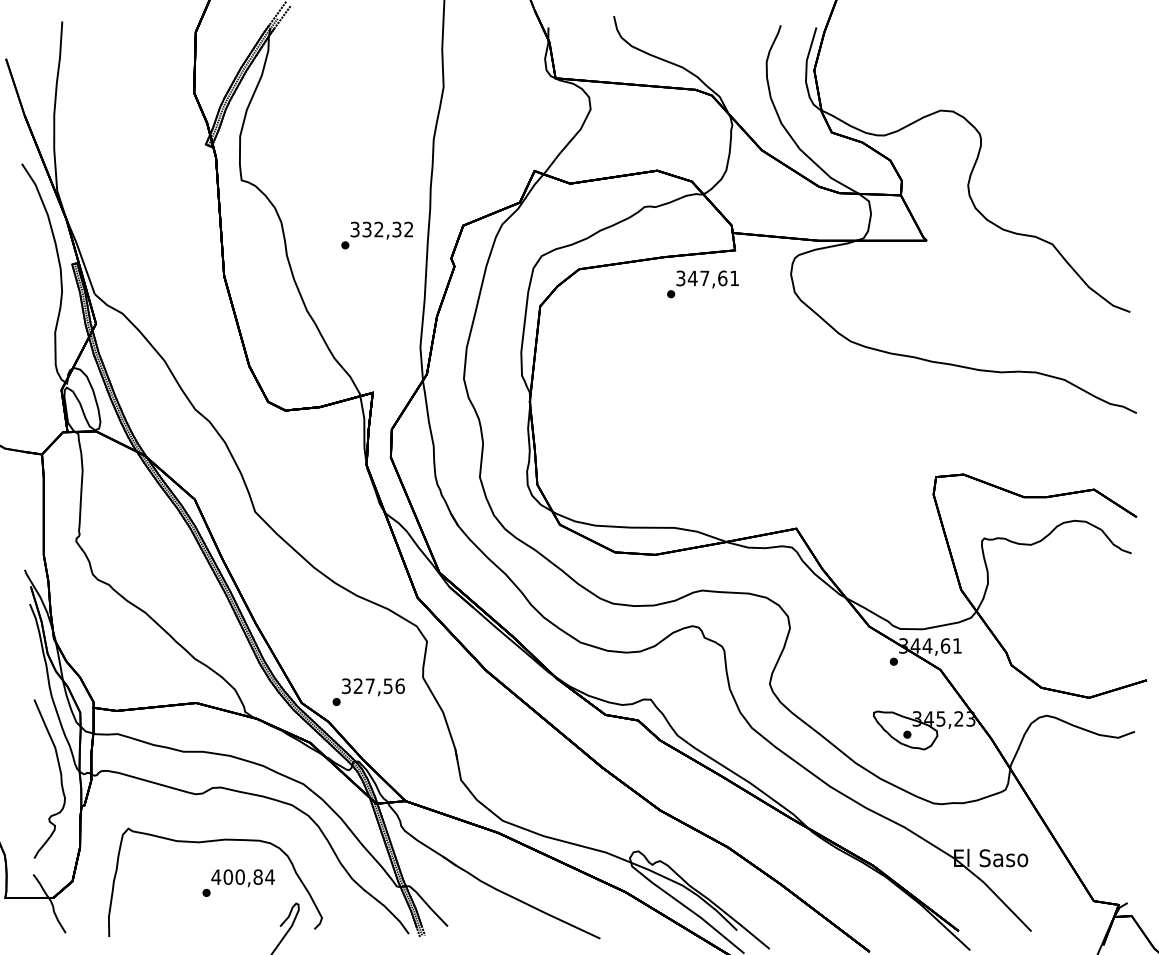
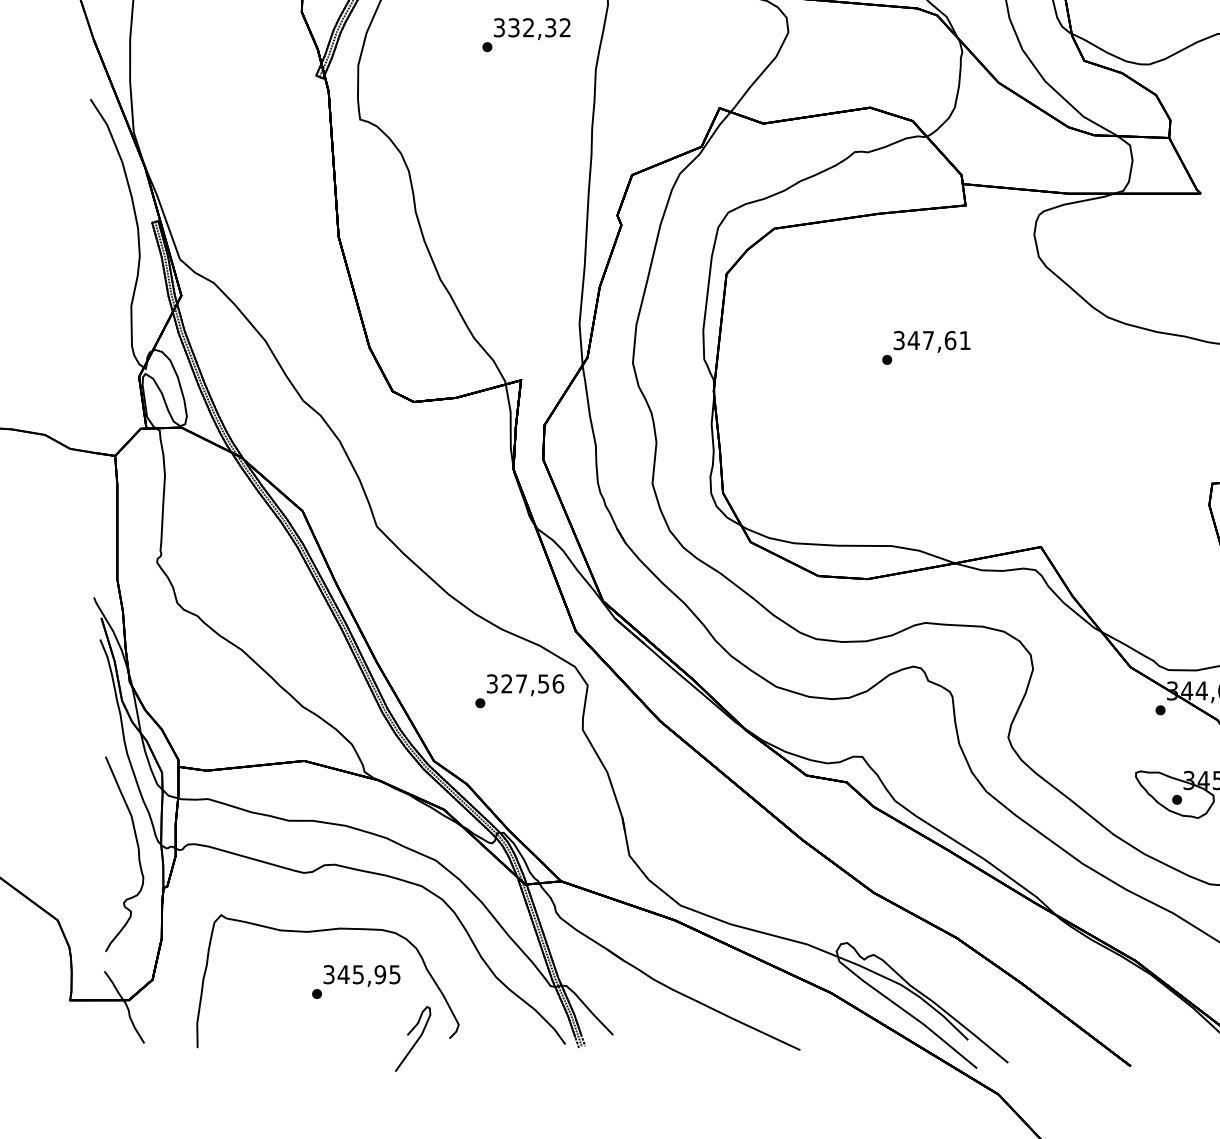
text: (376, 235) -> (525, 35), moved
text: (702, 284) -> (925, 347), moved
text: (368, 691) -> (519, 690), moved
text: (242, 876) -> (361, 973), 400,84 -> 345,95

